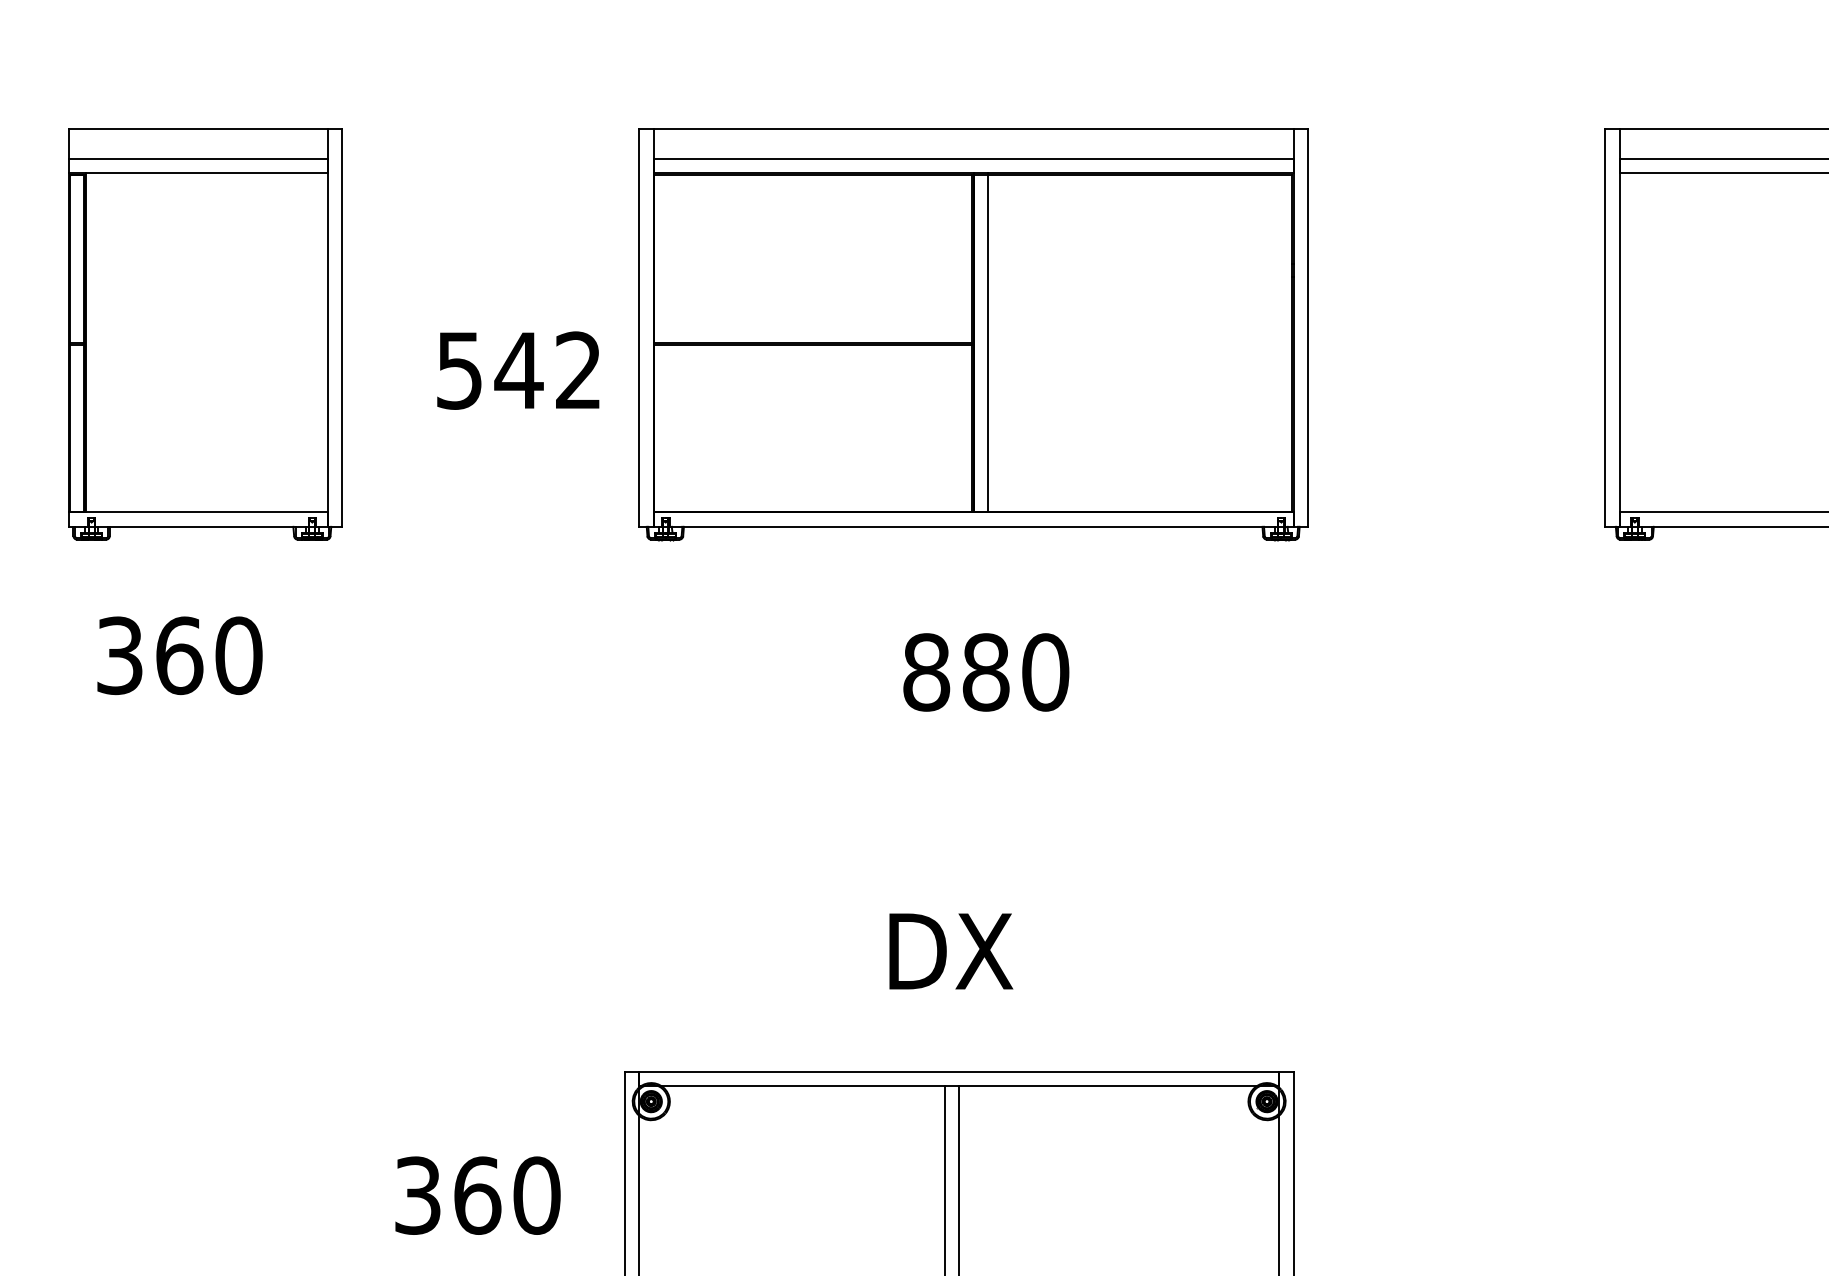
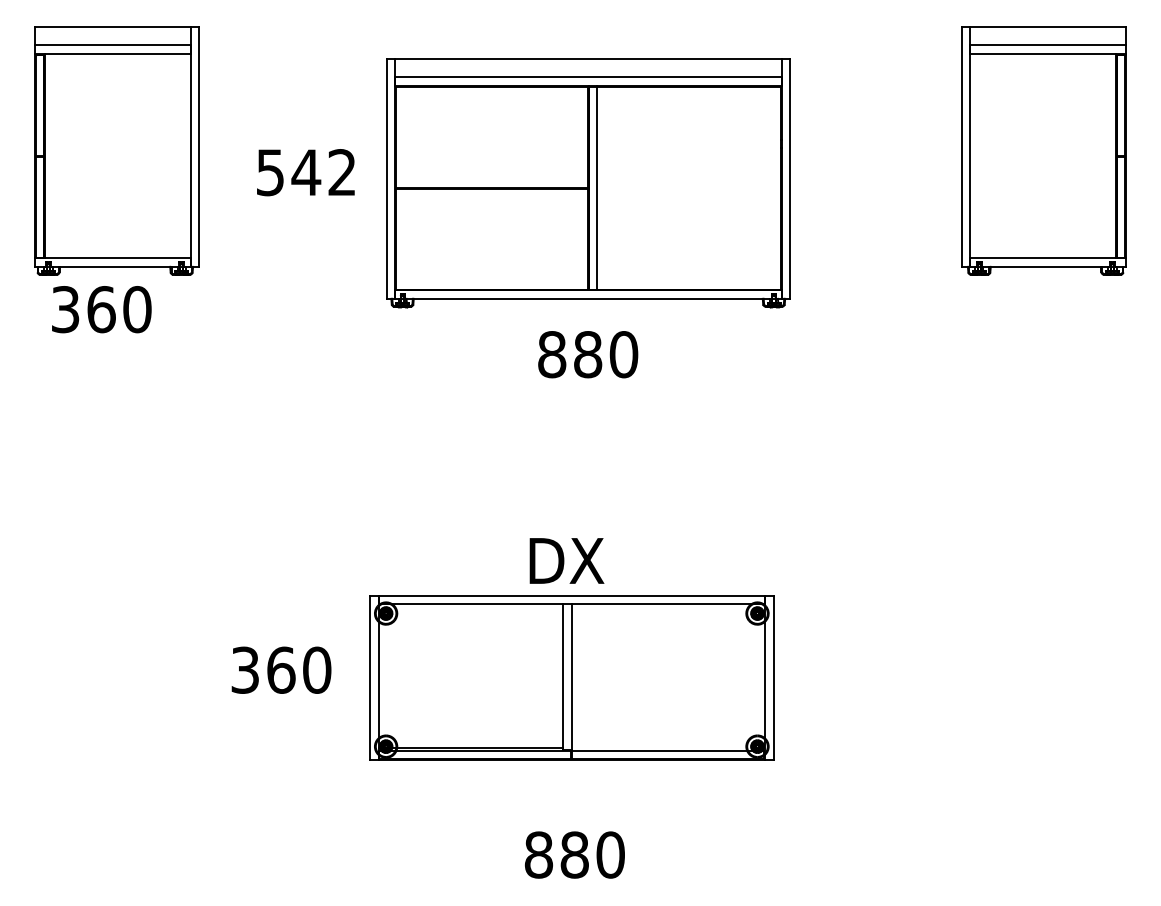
part: (973, 335) -> (588, 183), moved
text: (179, 655) -> (101, 309), moved
text: (950, 950) -> (566, 560), moved

